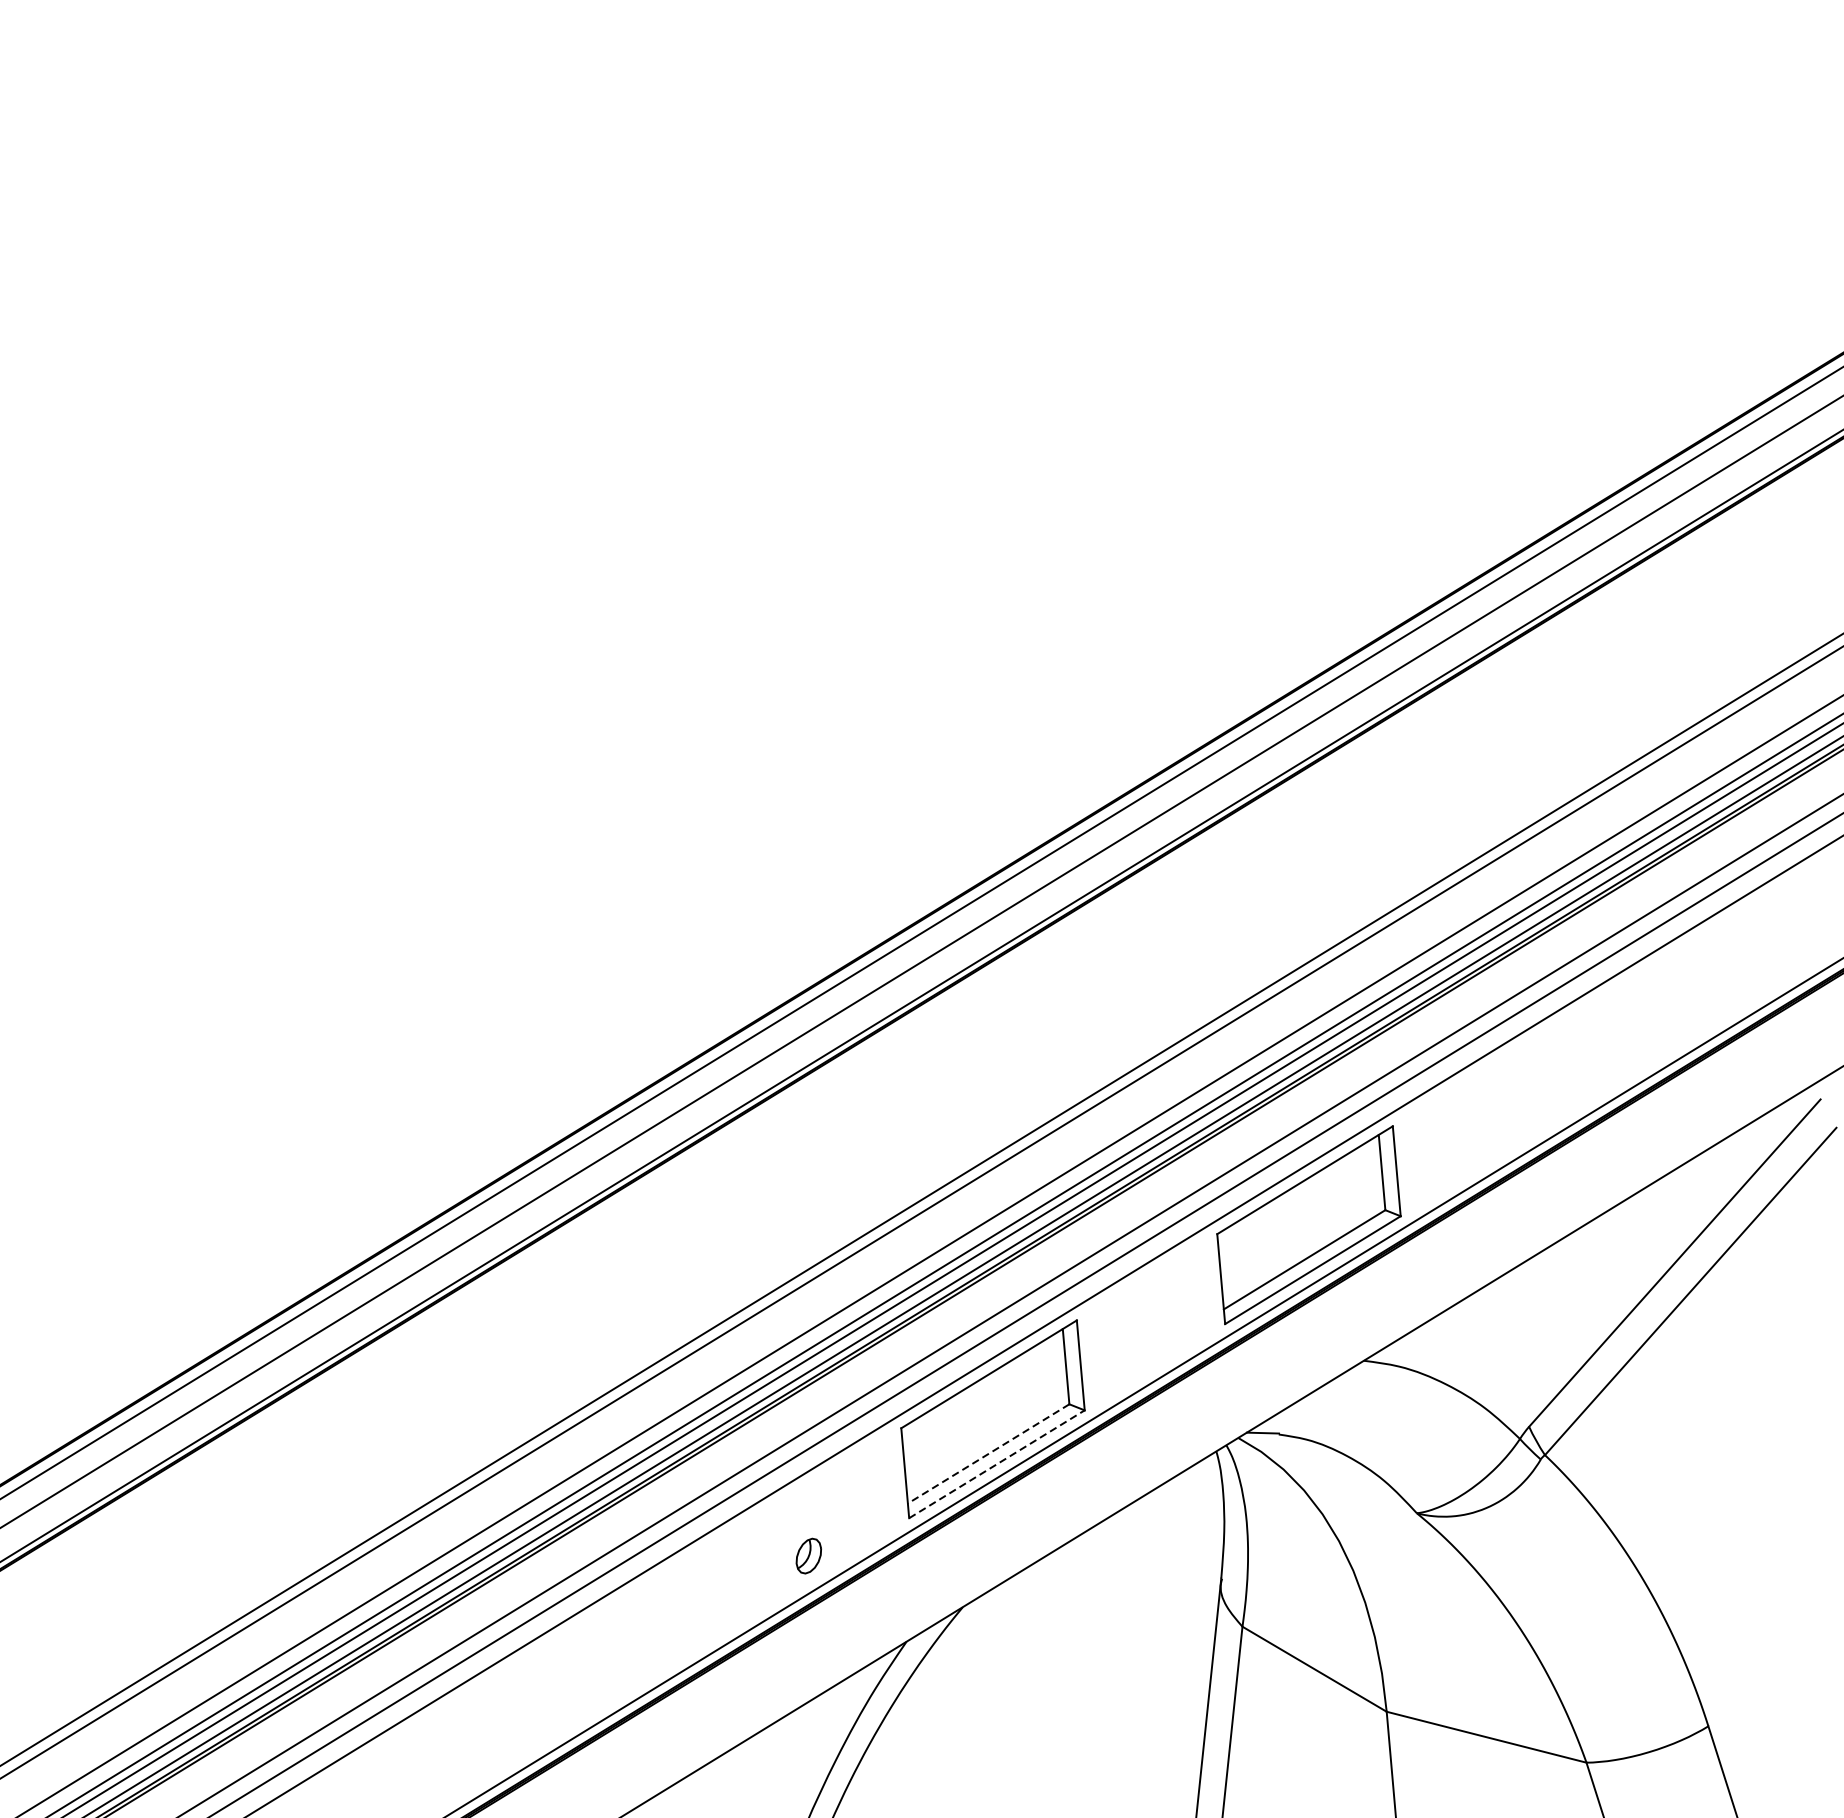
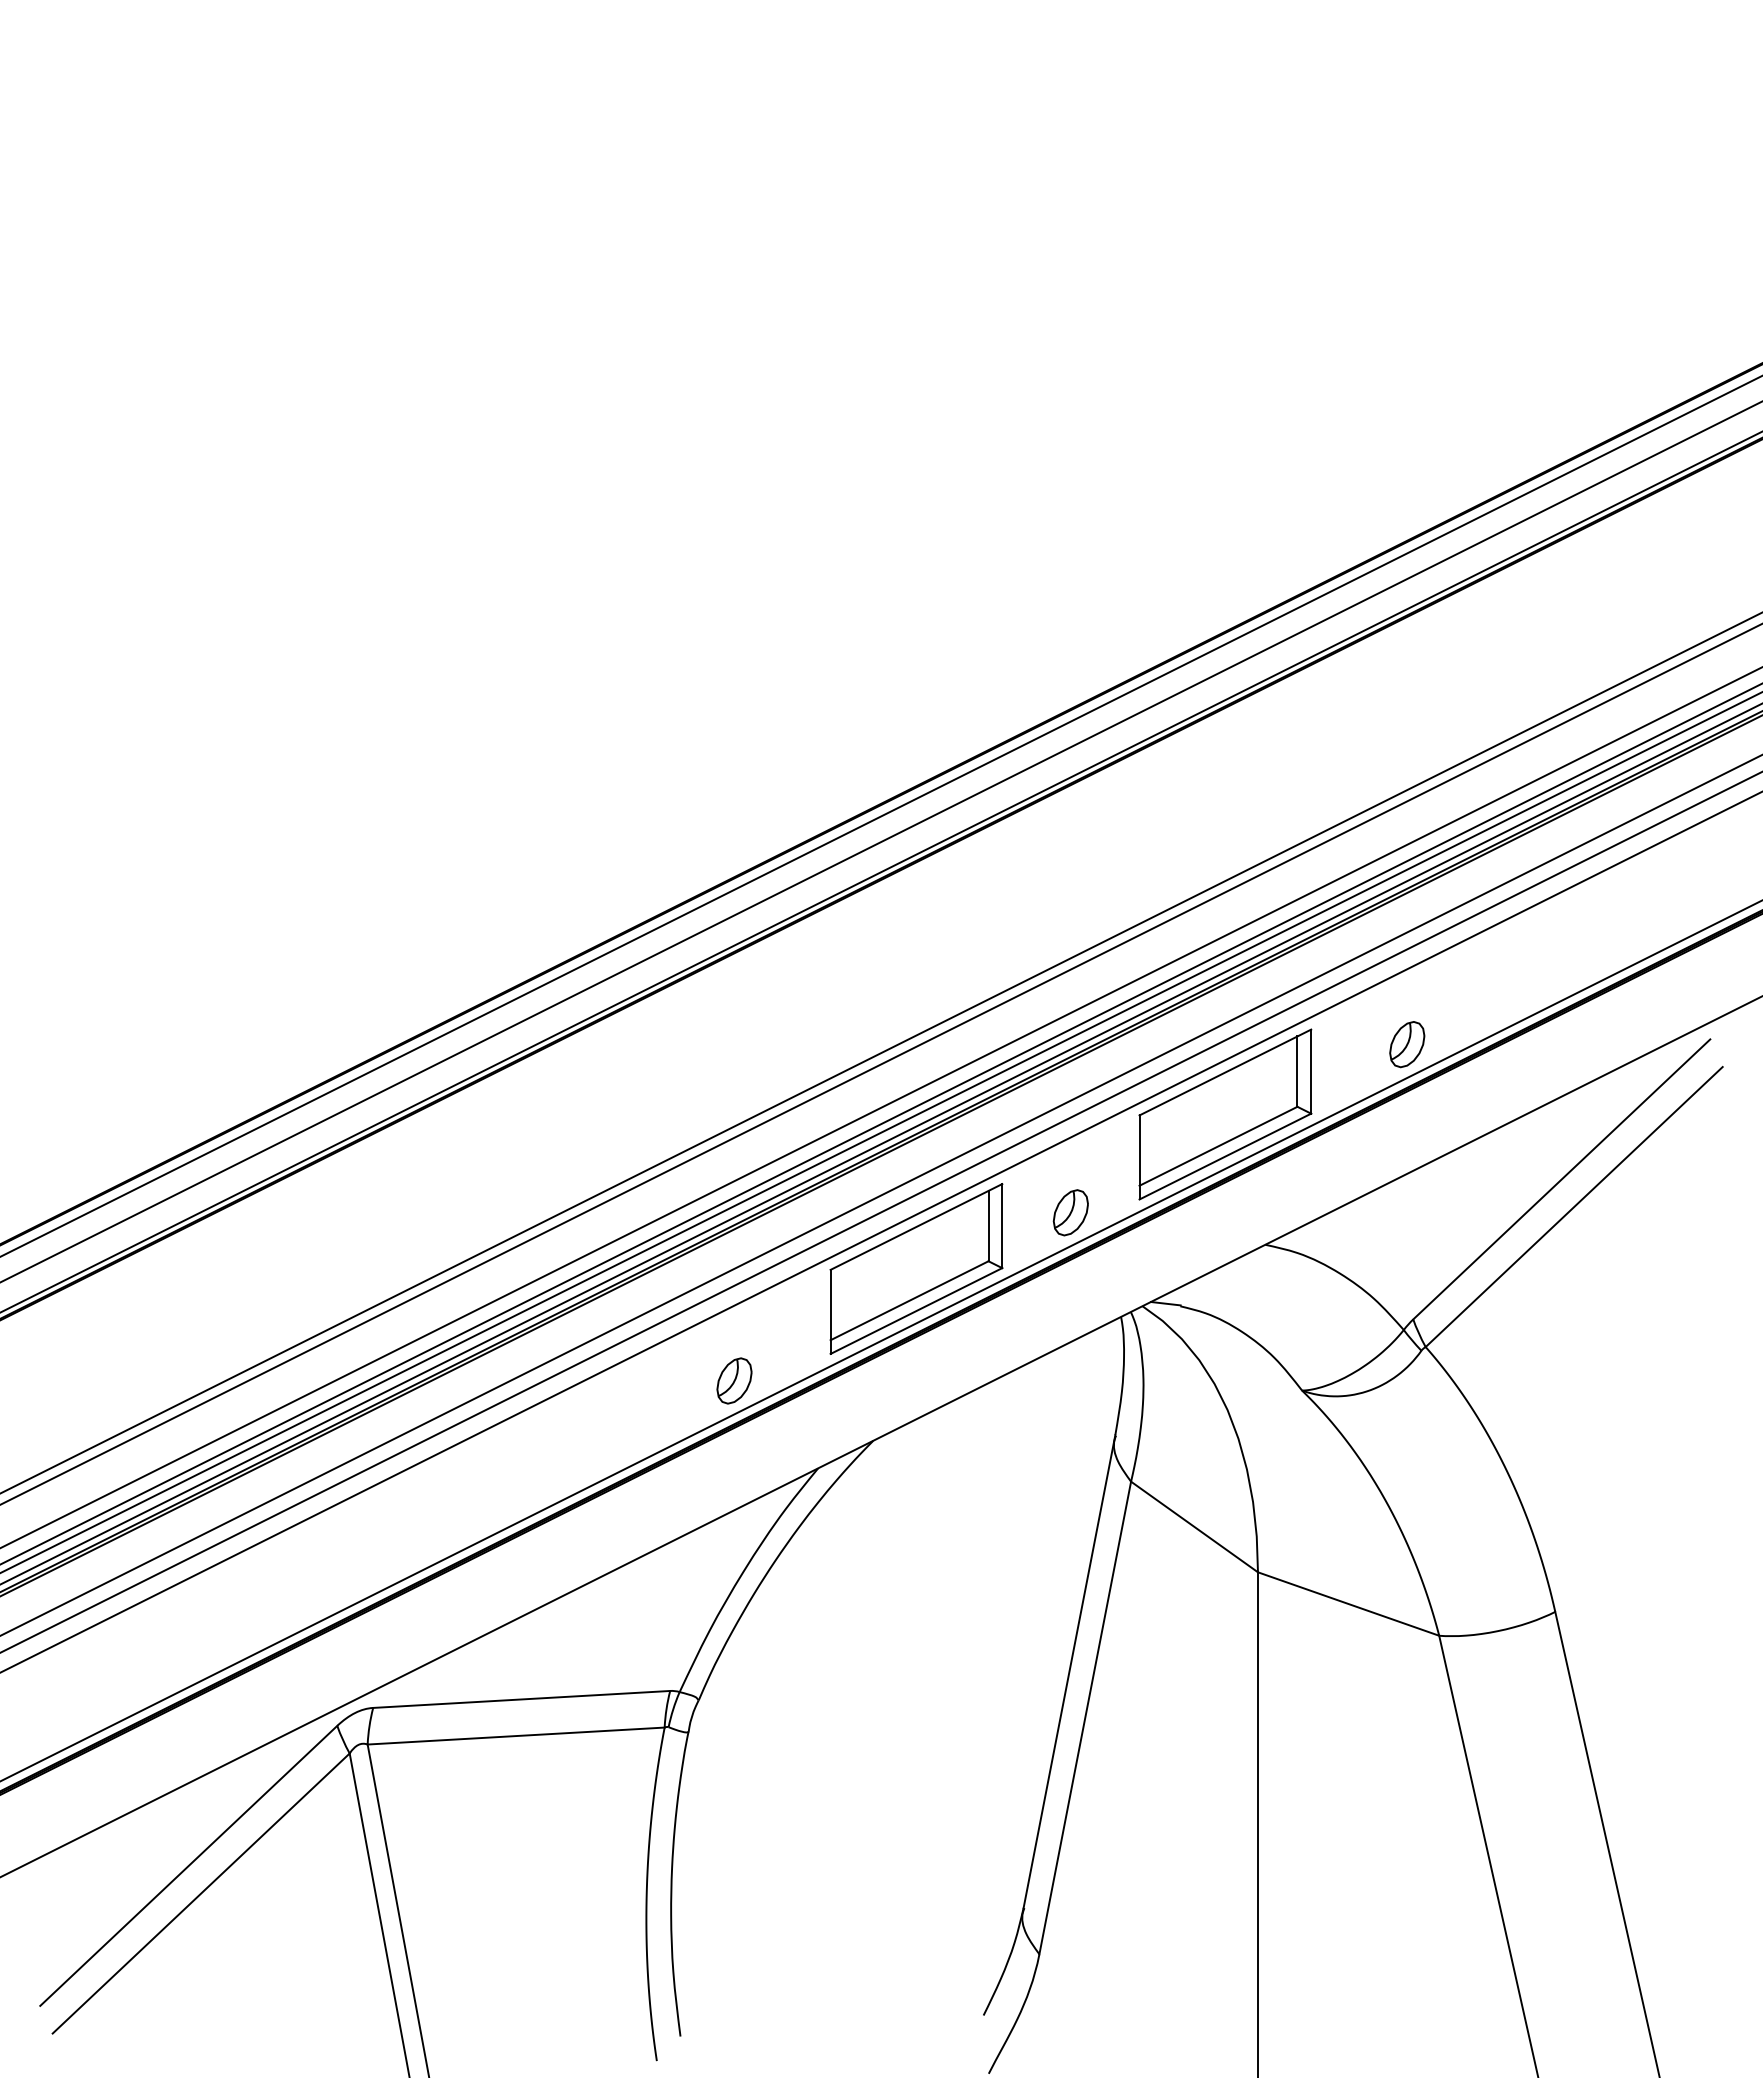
part: (1497, 1133) -> (1407, 1044), added
part: (1152, 1344) -> (1070, 1212), added
line: (988, 1453) -> (909, 1300), dashed -> solid
line: (997, 1464) -> (916, 1311), dashed -> solid
part: (808, 1555) -> (734, 1380), size x1.43

